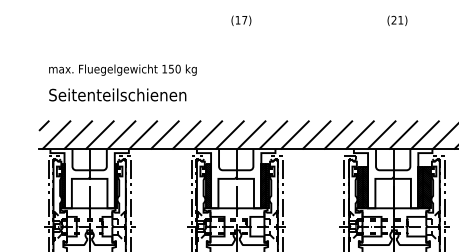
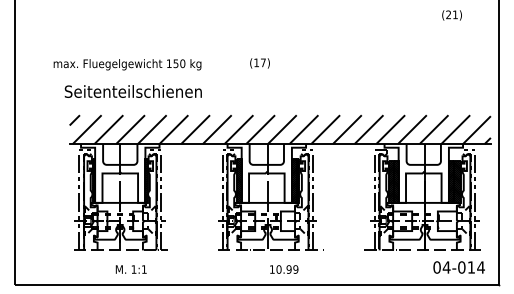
text: (240, 20) -> (259, 63), moved
text: (396, 20) -> (451, 15), moved
text: (122, 69) -> (127, 64), moved
text: (116, 94) -> (132, 91), moved

